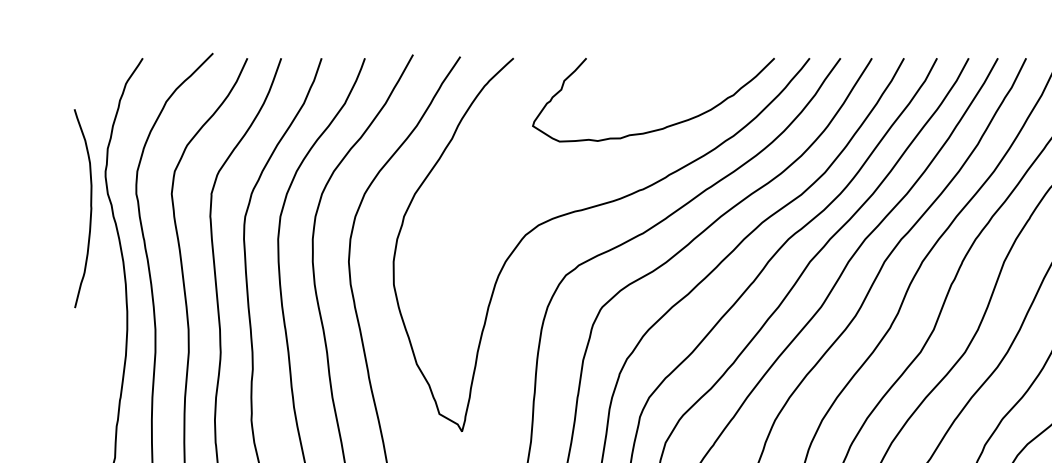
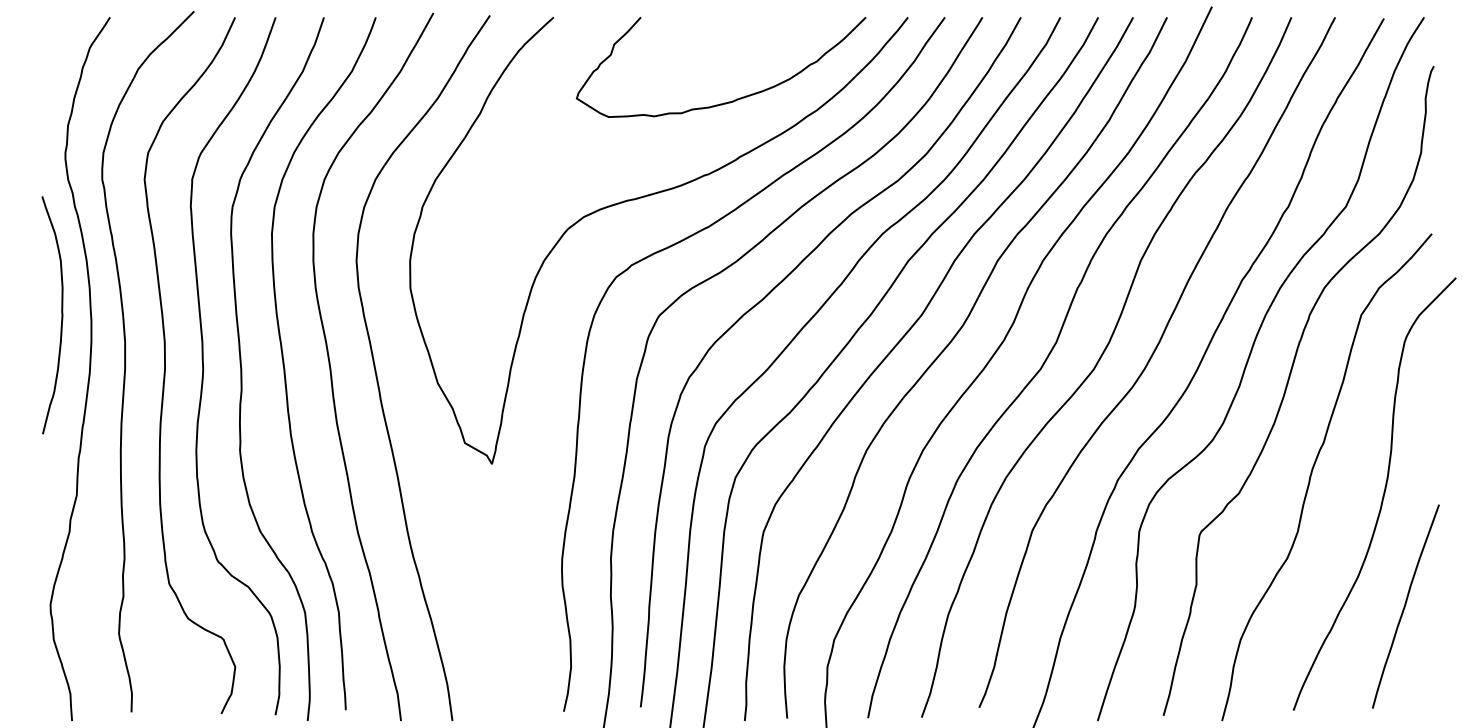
curve: (90, 208) -> (61, 315), moved

